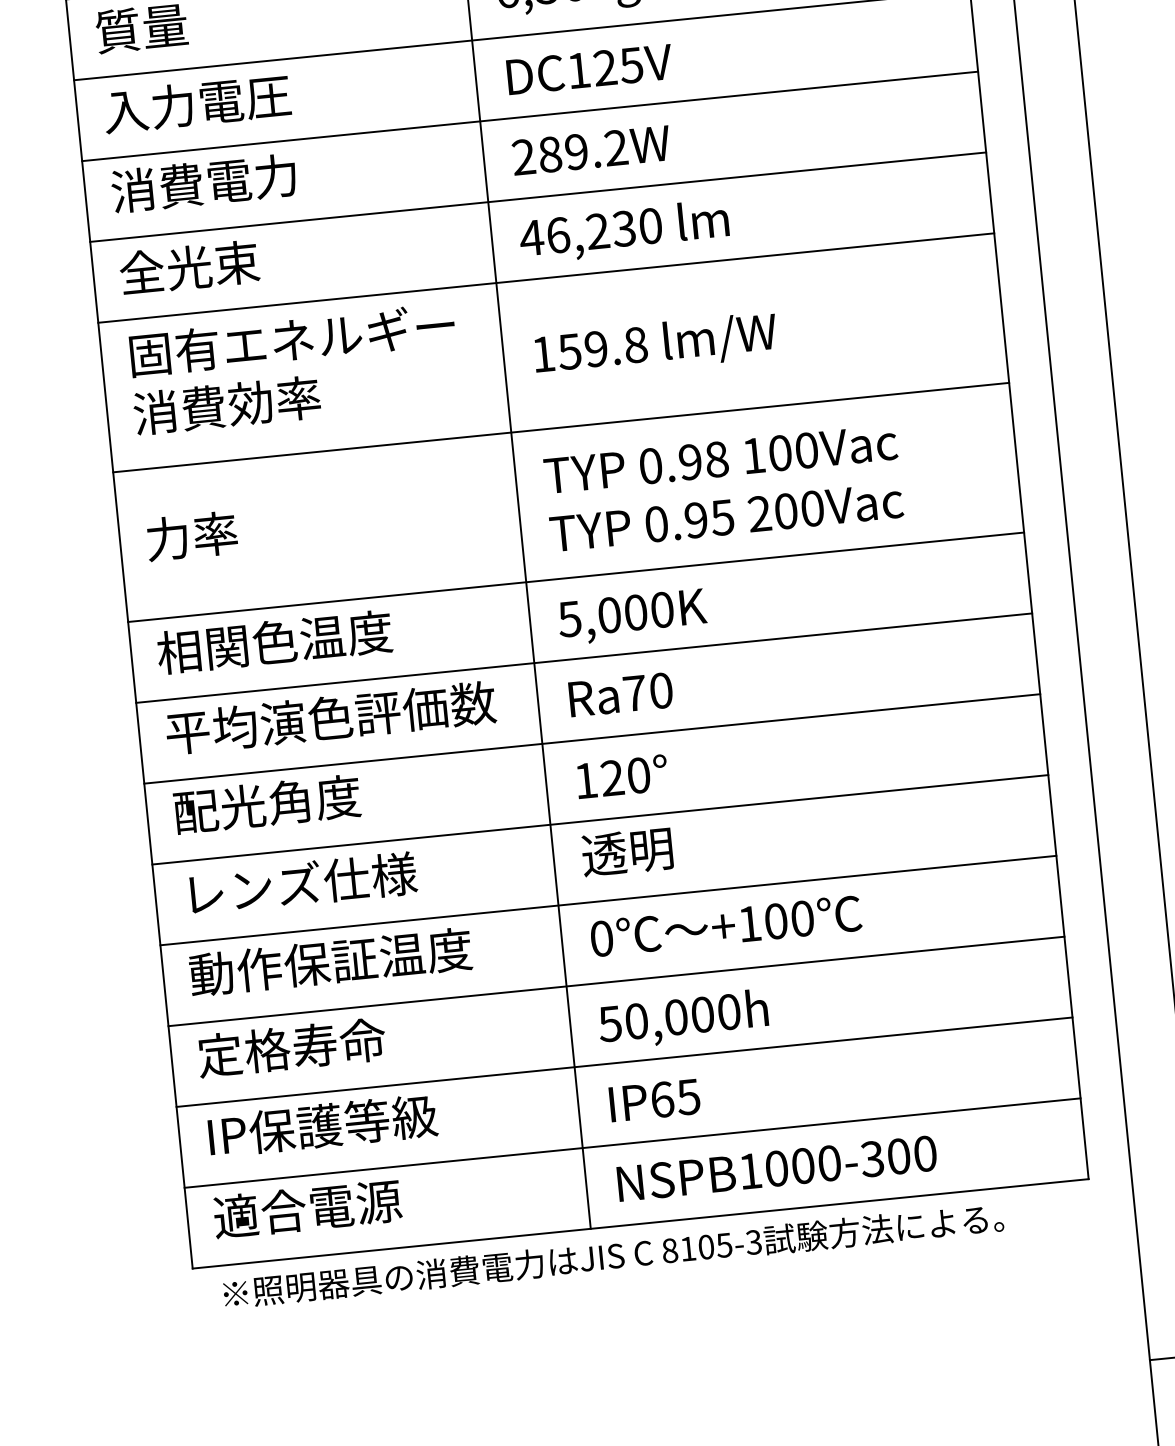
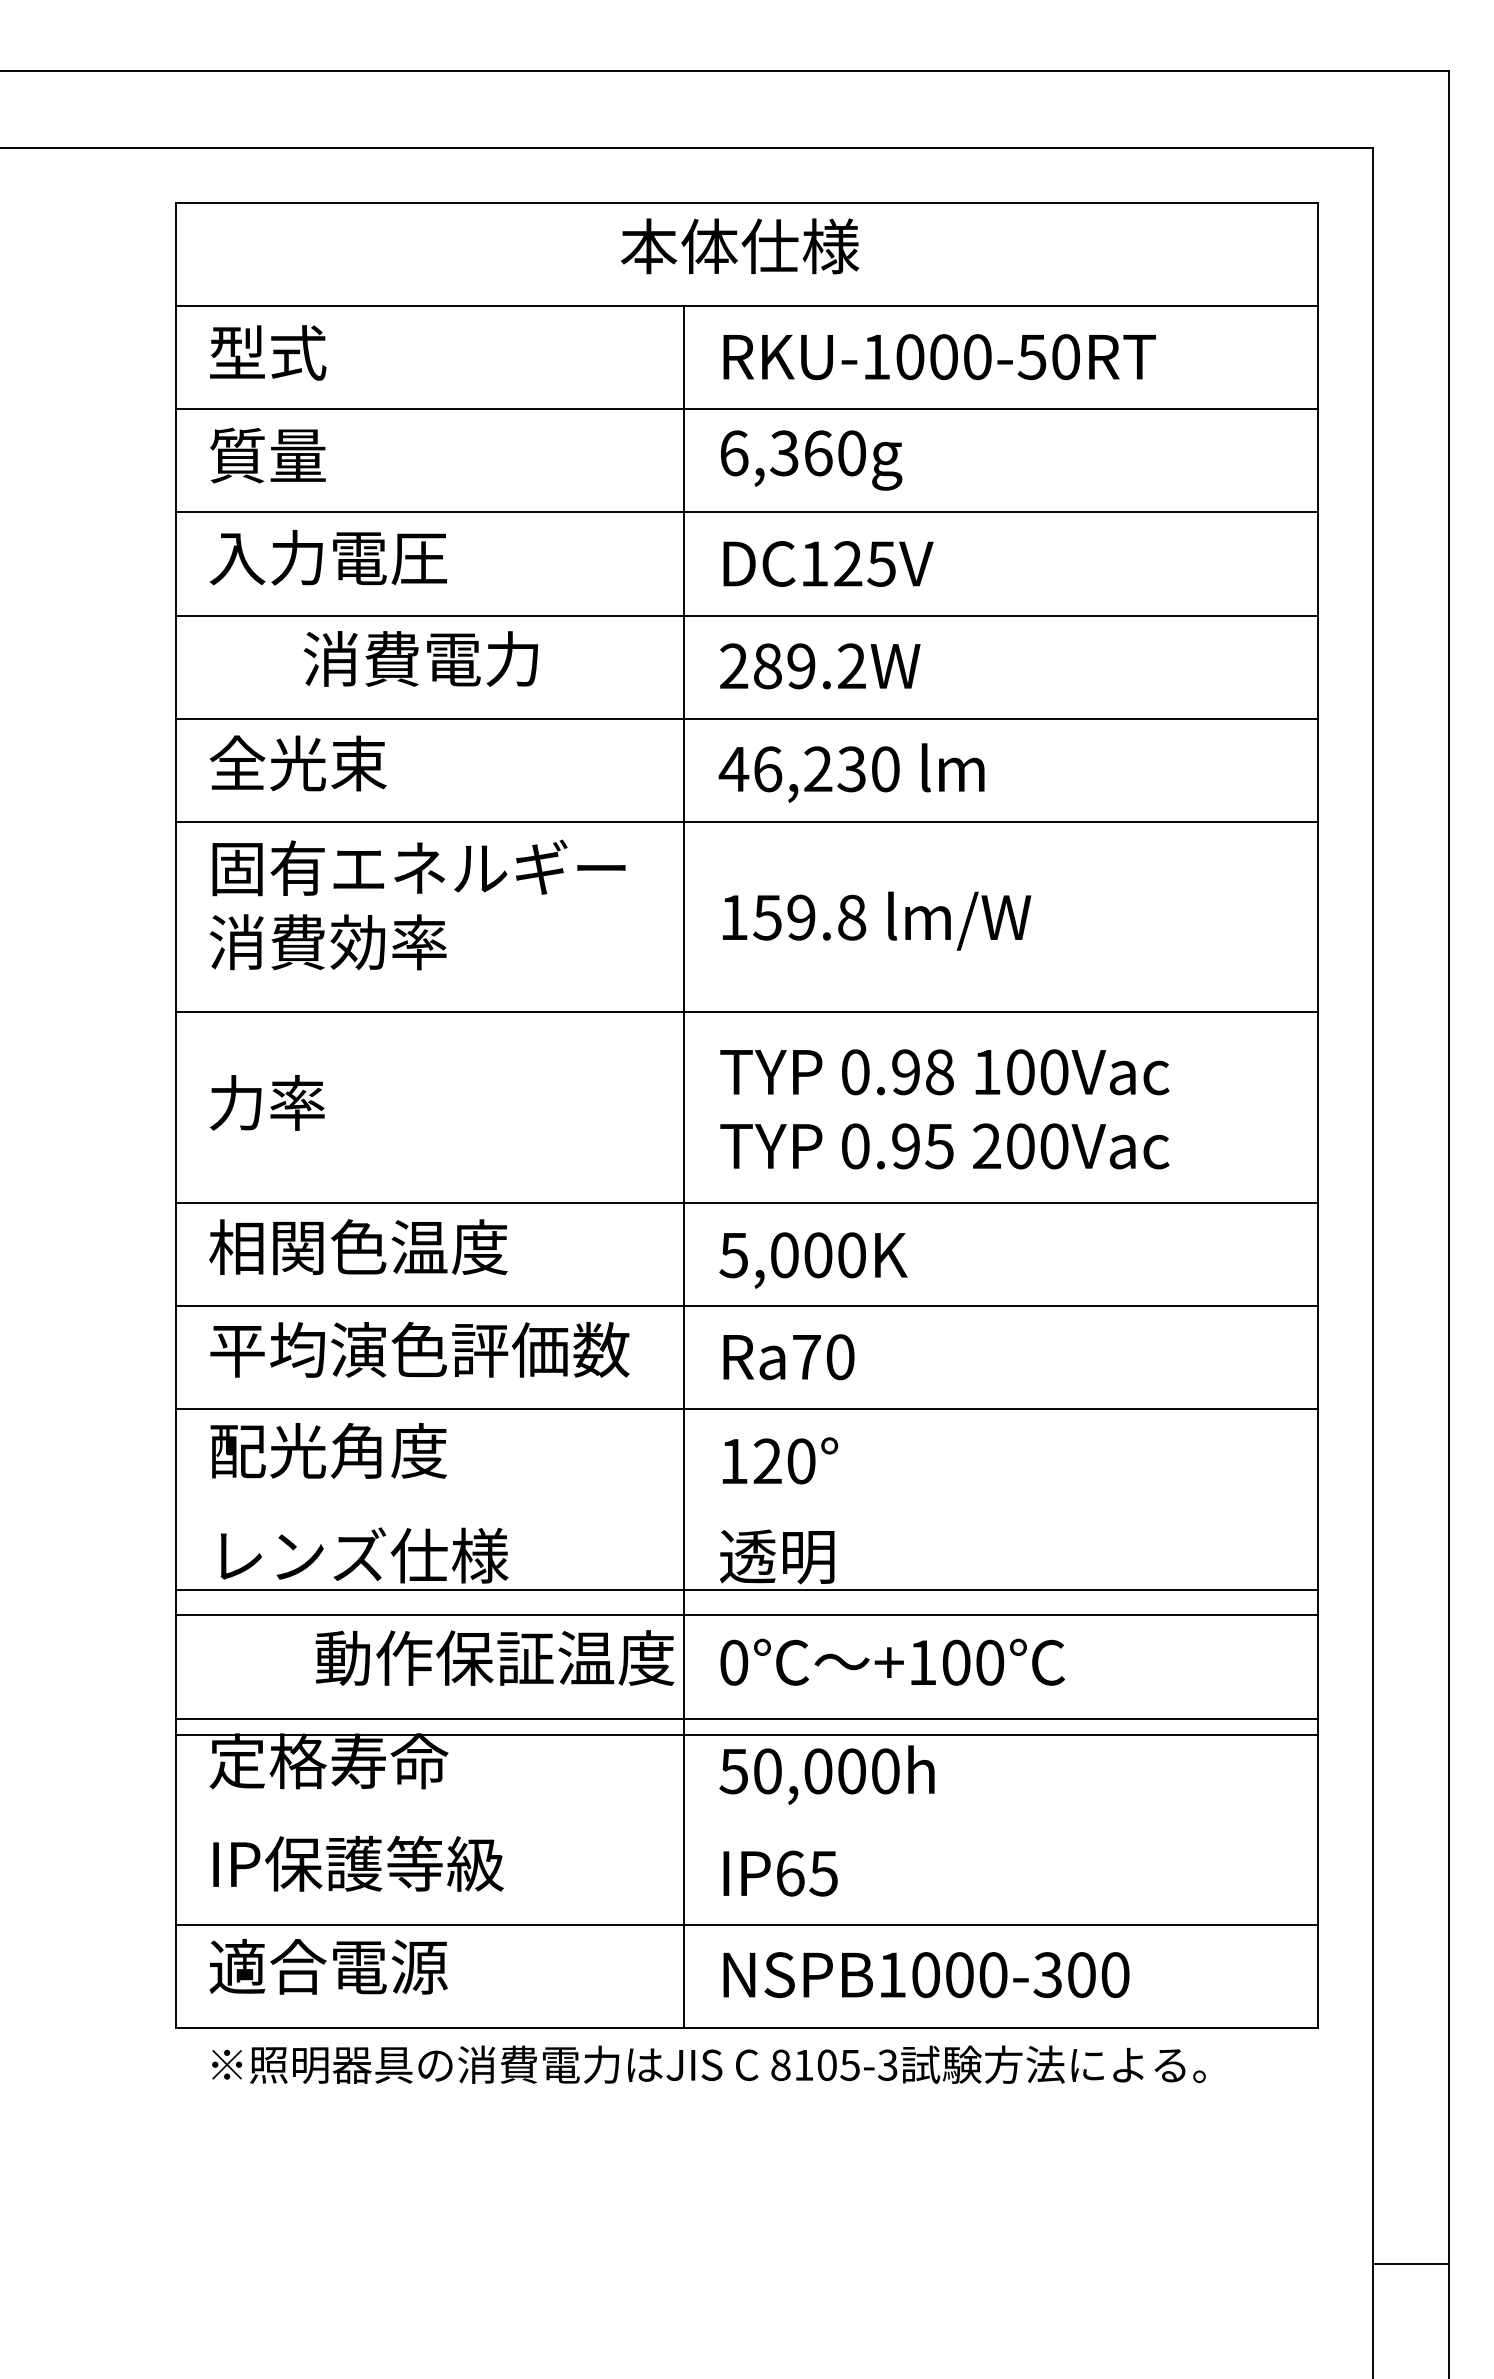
text: (204, 182) -> (421, 658), moved
line: (600, 819) -> (747, 1590), moved
text: (330, 961) -> (494, 1657), moved
line: (624, 1062) -> (747, 1735), moved

